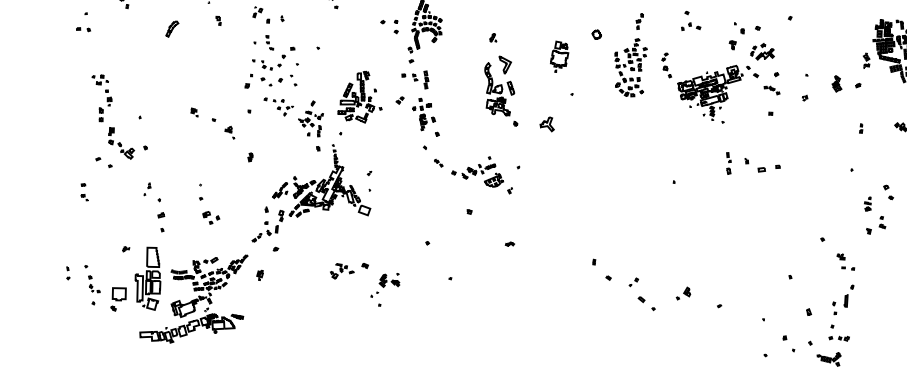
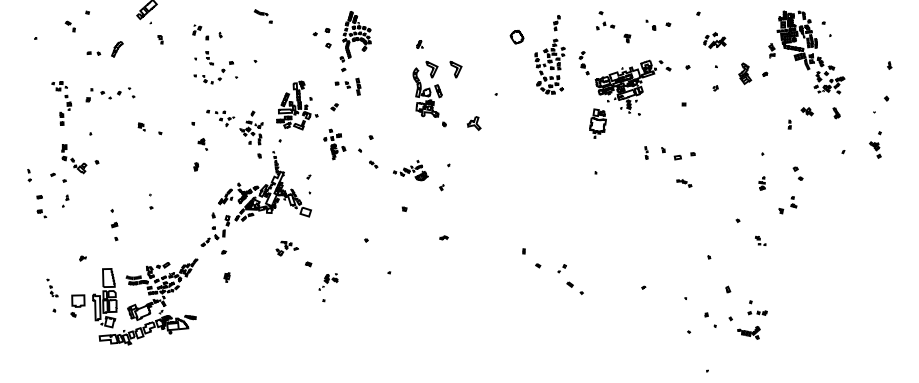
part: (395, 26) -> (327, 37), size x1.6
part: (83, 29) -> (93, 53), moved
part: (596, 34) -> (516, 37), size x1.6
part: (732, 45) -> (627, 38), moved
part: (762, 51) -> (714, 40), moved
part: (559, 56) -> (597, 123), moved
part: (529, 66) -> (455, 69), added
part: (271, 81) -> (110, 94), moved
part: (837, 83) -> (745, 73), size x1.4
part: (772, 90) -> (684, 183), moved
part: (101, 98) -> (61, 103), moved
part: (423, 114) -> (334, 144), moved
part: (860, 128) -> (789, 124), moved
part: (229, 132) -> (202, 144), moved
part: (728, 162) -> (646, 152), size x0.6
part: (477, 171) -> (410, 170), size x0.7
part: (147, 188) -> (65, 200), moved
part: (84, 191) -> (41, 205), size x1.4
part: (867, 204) -> (761, 183), moved
part: (210, 217) -> (161, 225), removed
part: (845, 261) -> (760, 240), size x0.6
part: (341, 271) -> (286, 248), moved
part: (68, 273) -> (29, 175), moved
part: (259, 275) -> (226, 277), moved
part: (92, 278) -> (52, 287), size x0.7
part: (147, 278) -> (104, 298), moved
part: (385, 285) -> (328, 281), size x0.7
part: (683, 292) -> (609, 276), removed
part: (842, 299) -> (759, 276), removed

